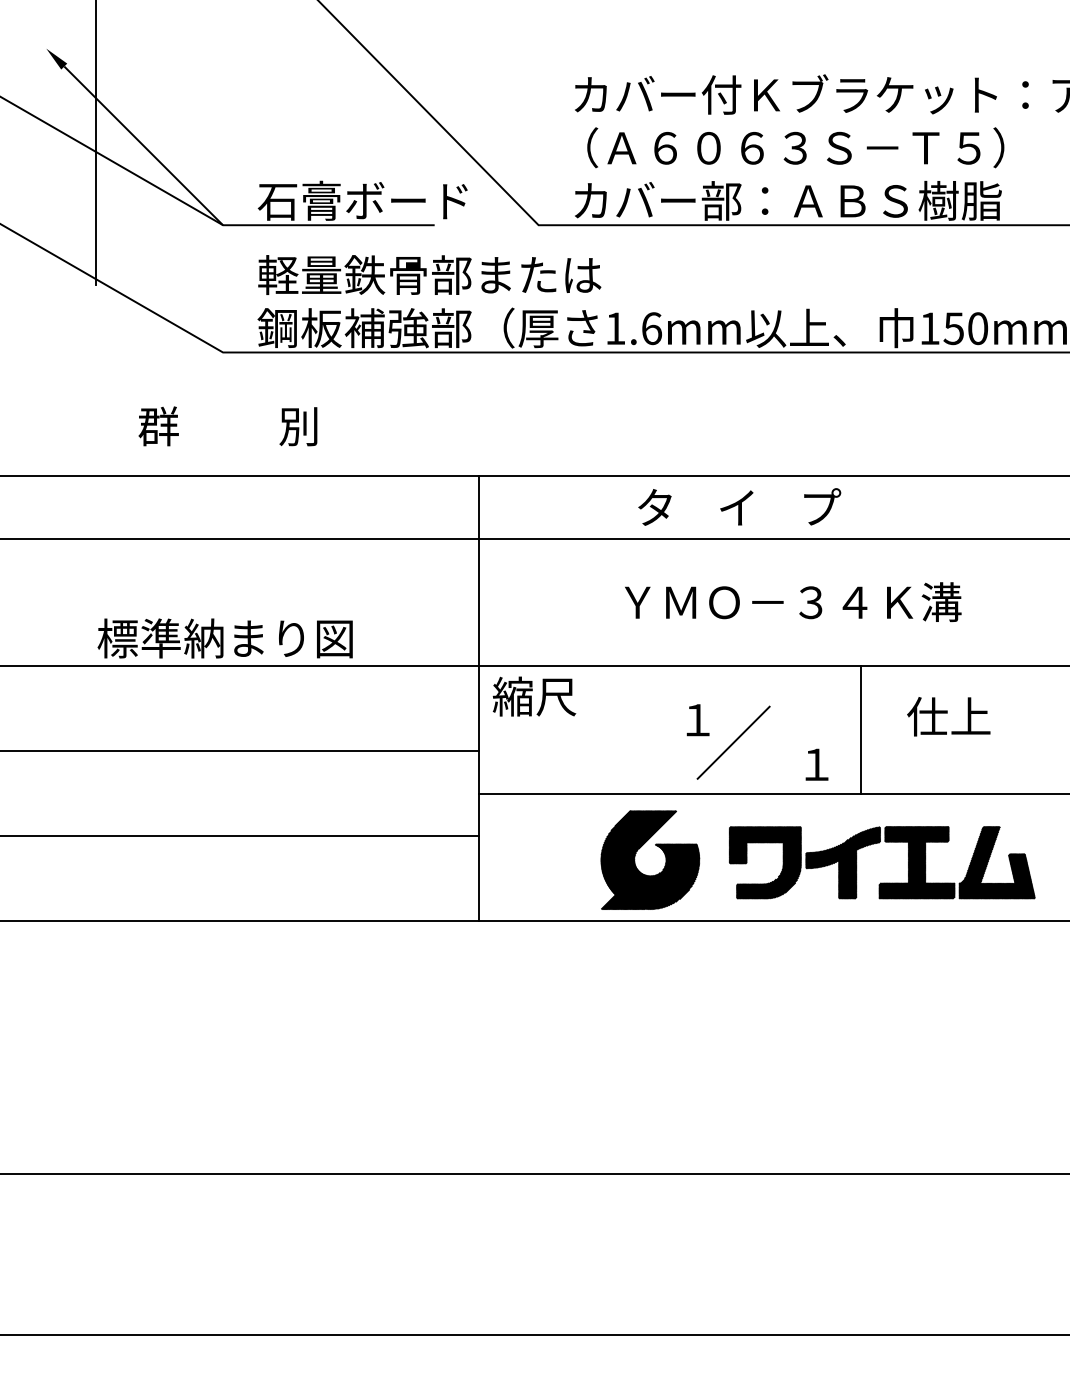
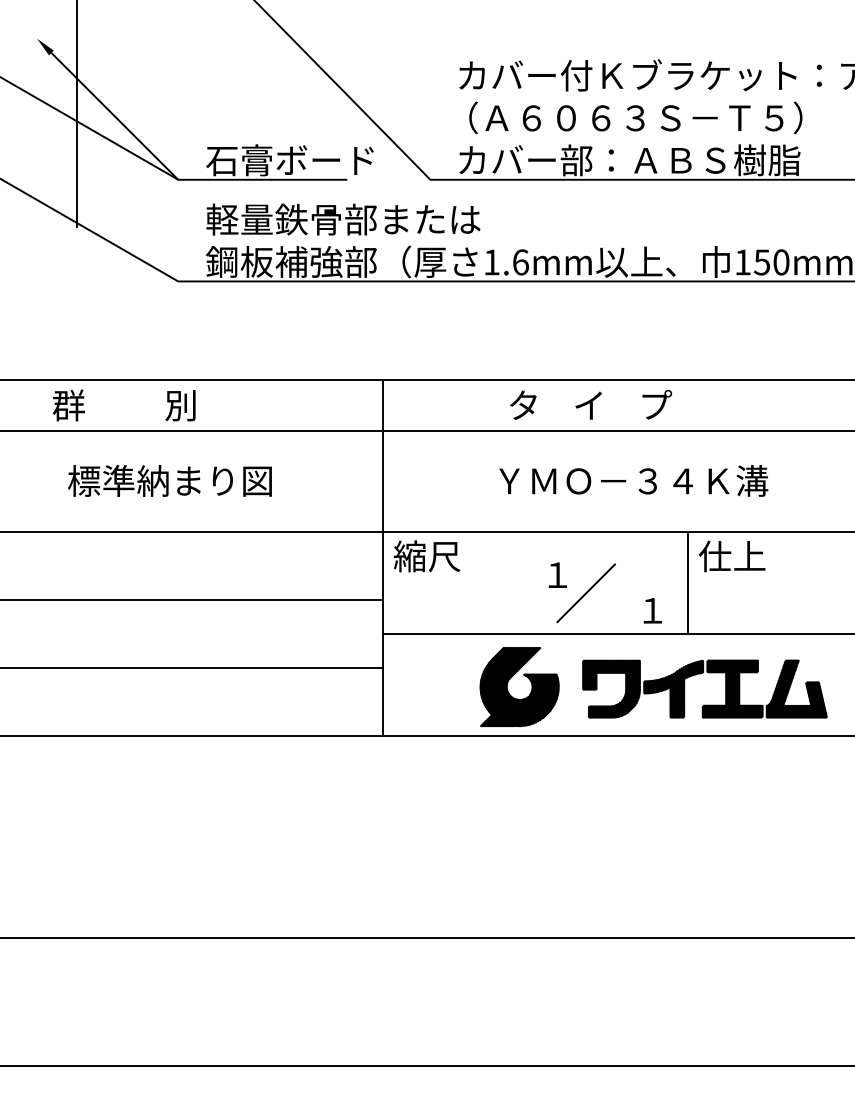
text: (227, 426) -> (123, 405), moved
text: (224, 637) -> (169, 480), moved
text: (948, 716) -> (731, 556), moved

